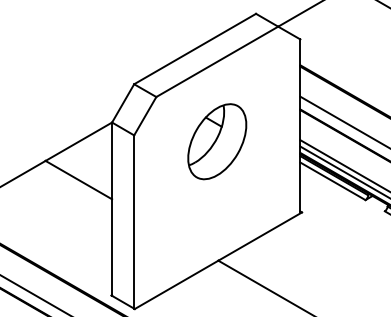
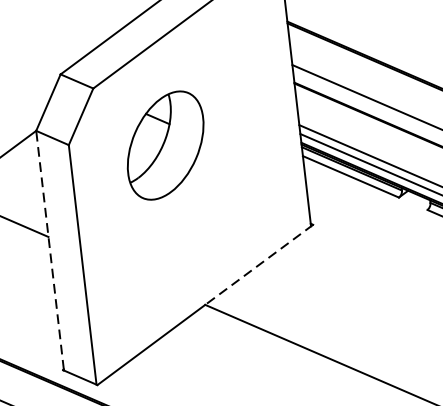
part: (217, 141) -> (165, 145), moved
line: (112, 208) -> (50, 249), solid -> dashed
line: (259, 236) -> (258, 264), solid -> dashed

